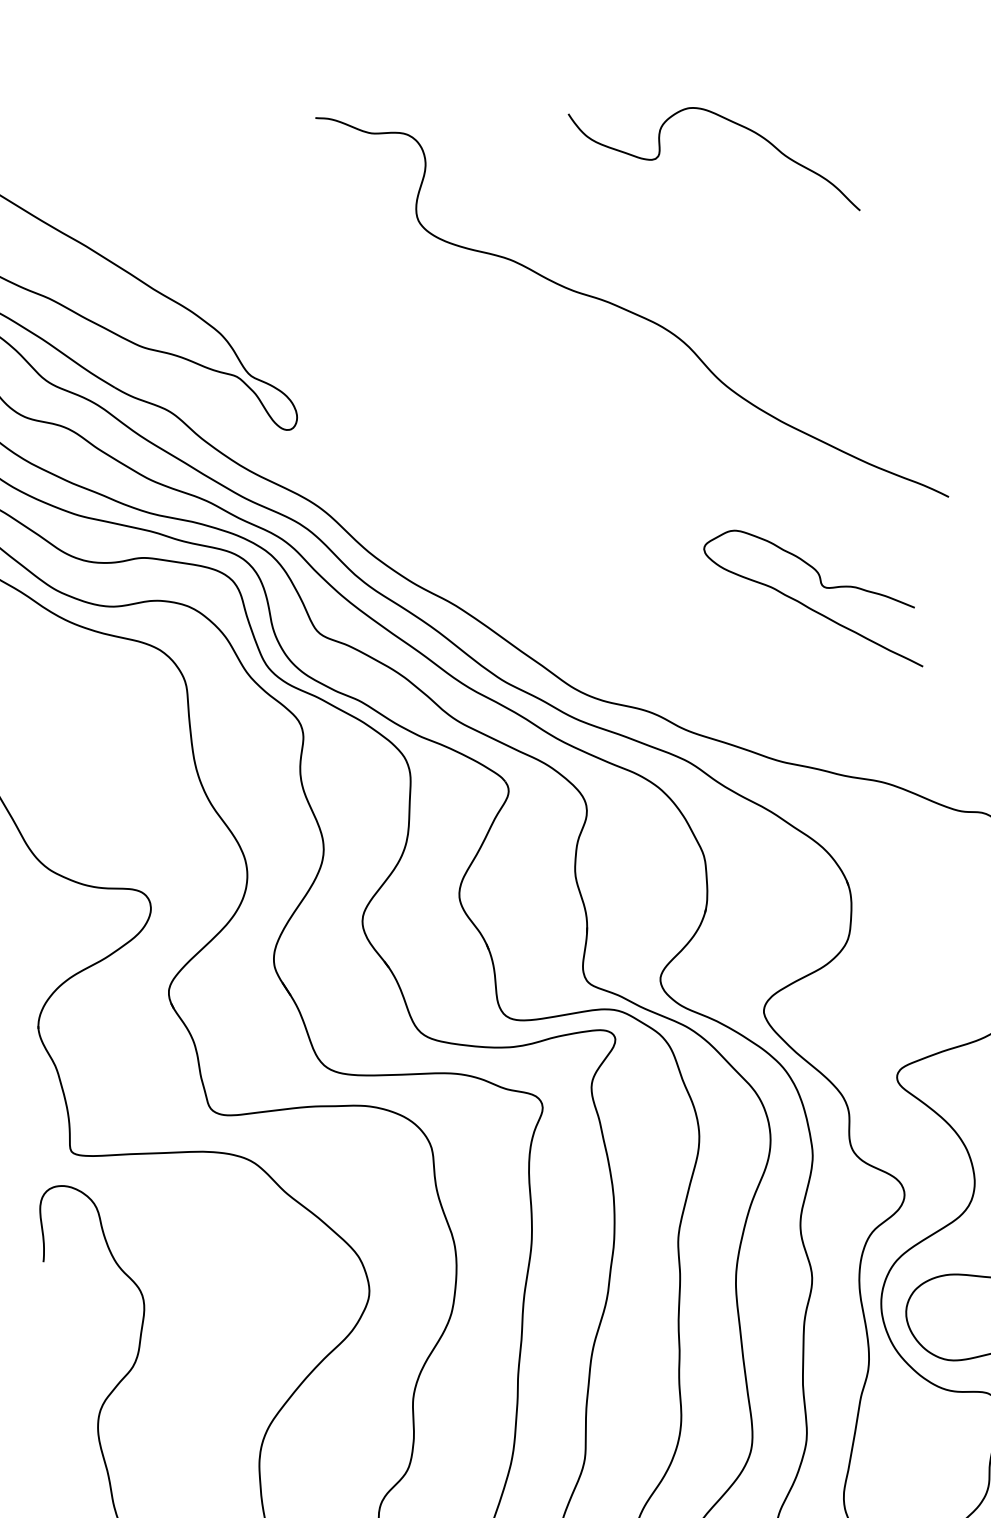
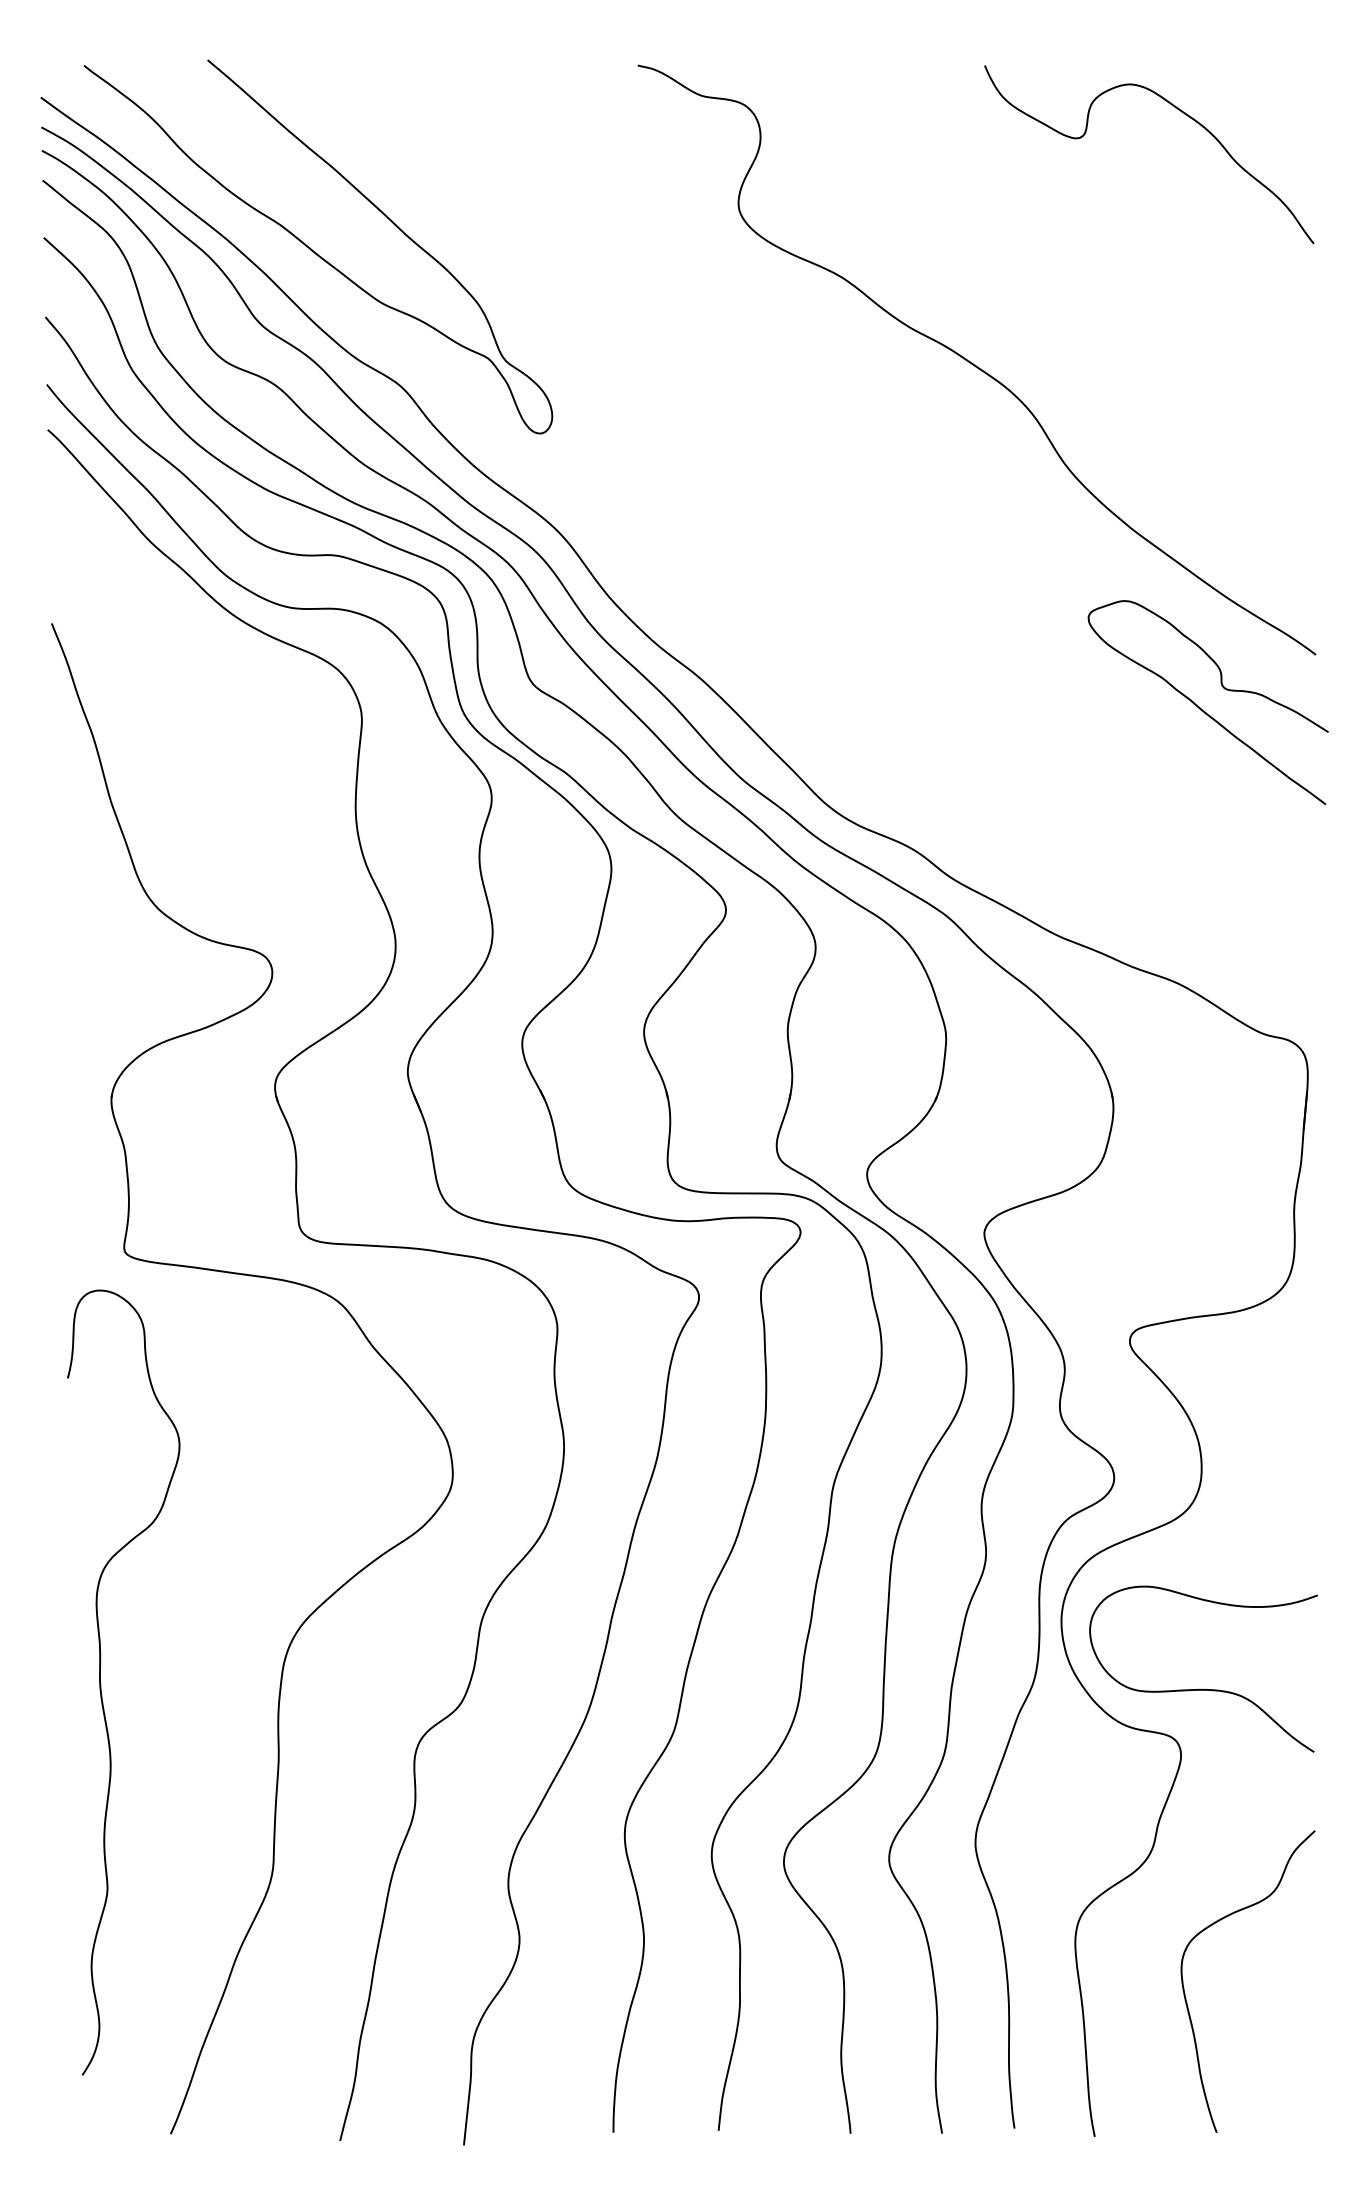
curve: (731, 122) -> (1178, 110), moved
curve: (808, 606) -> (1201, 708), moved

